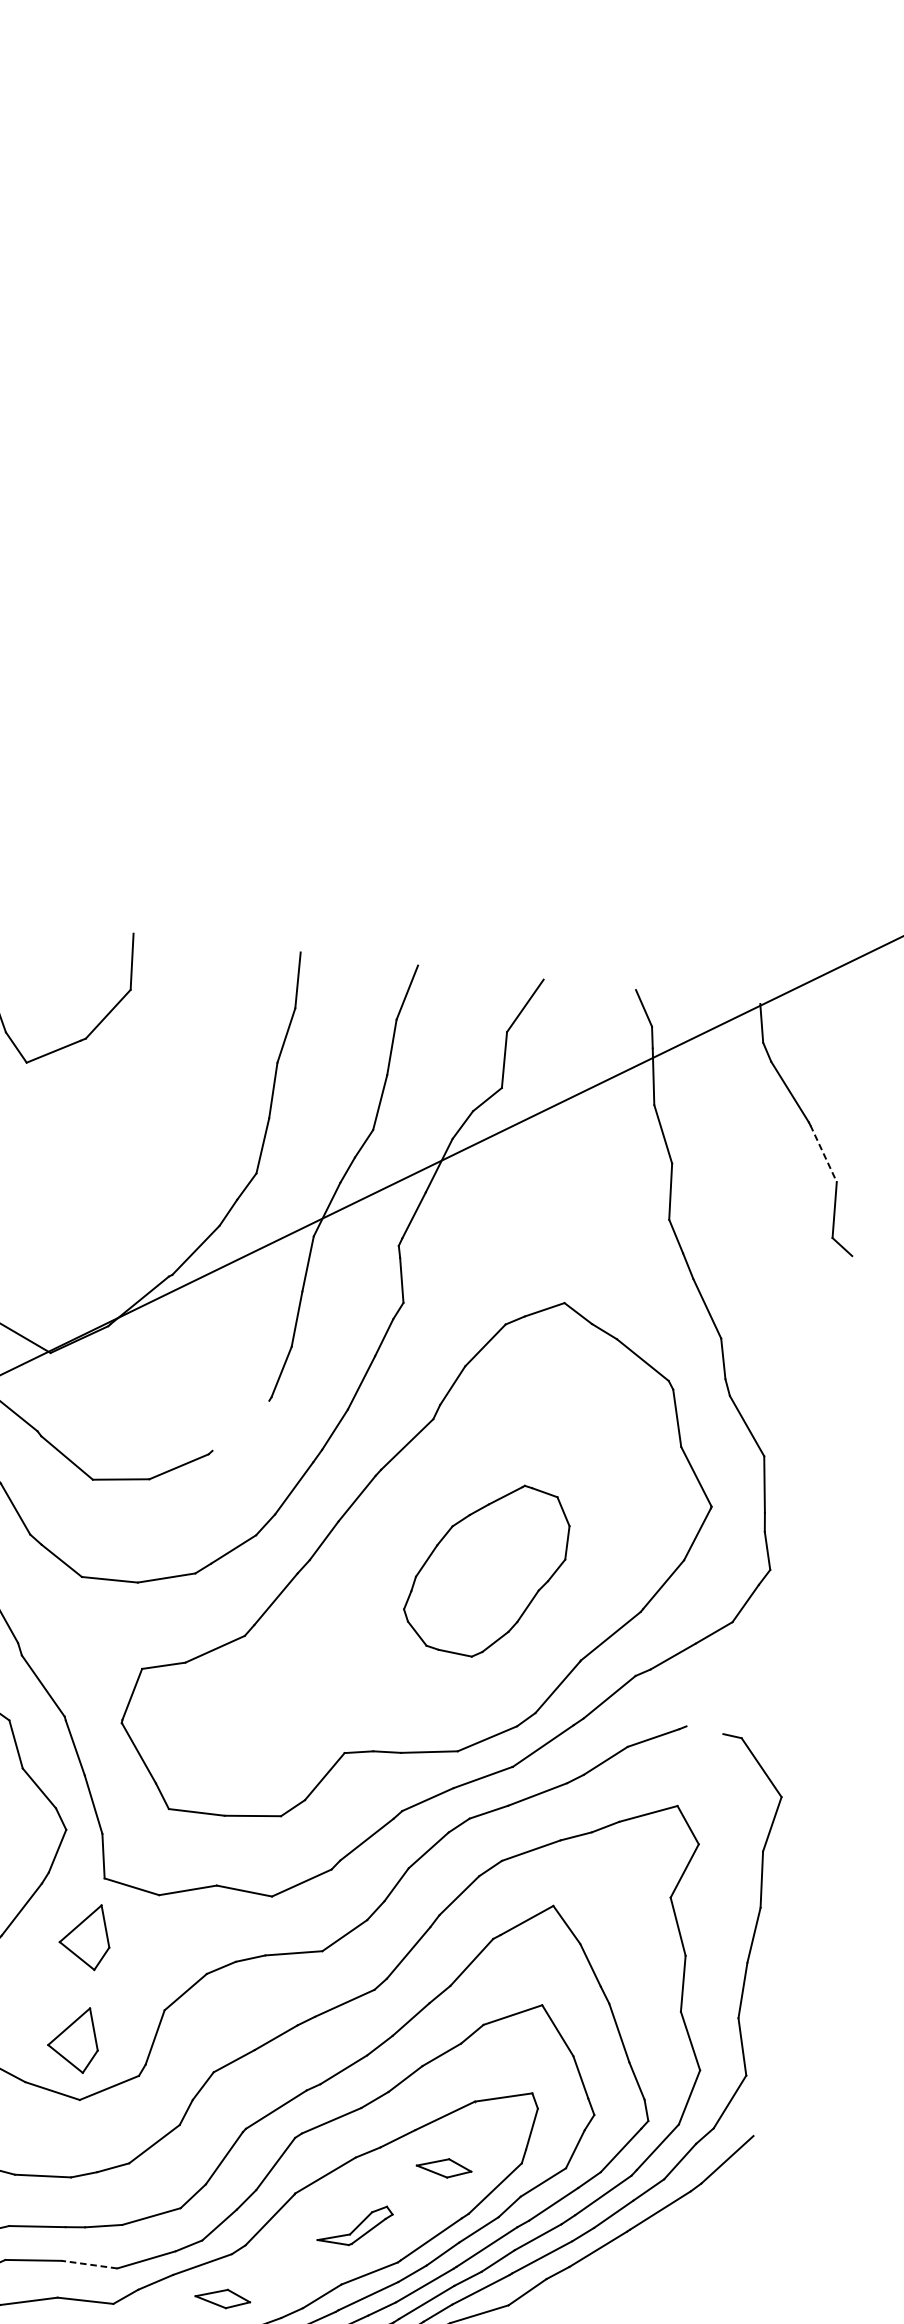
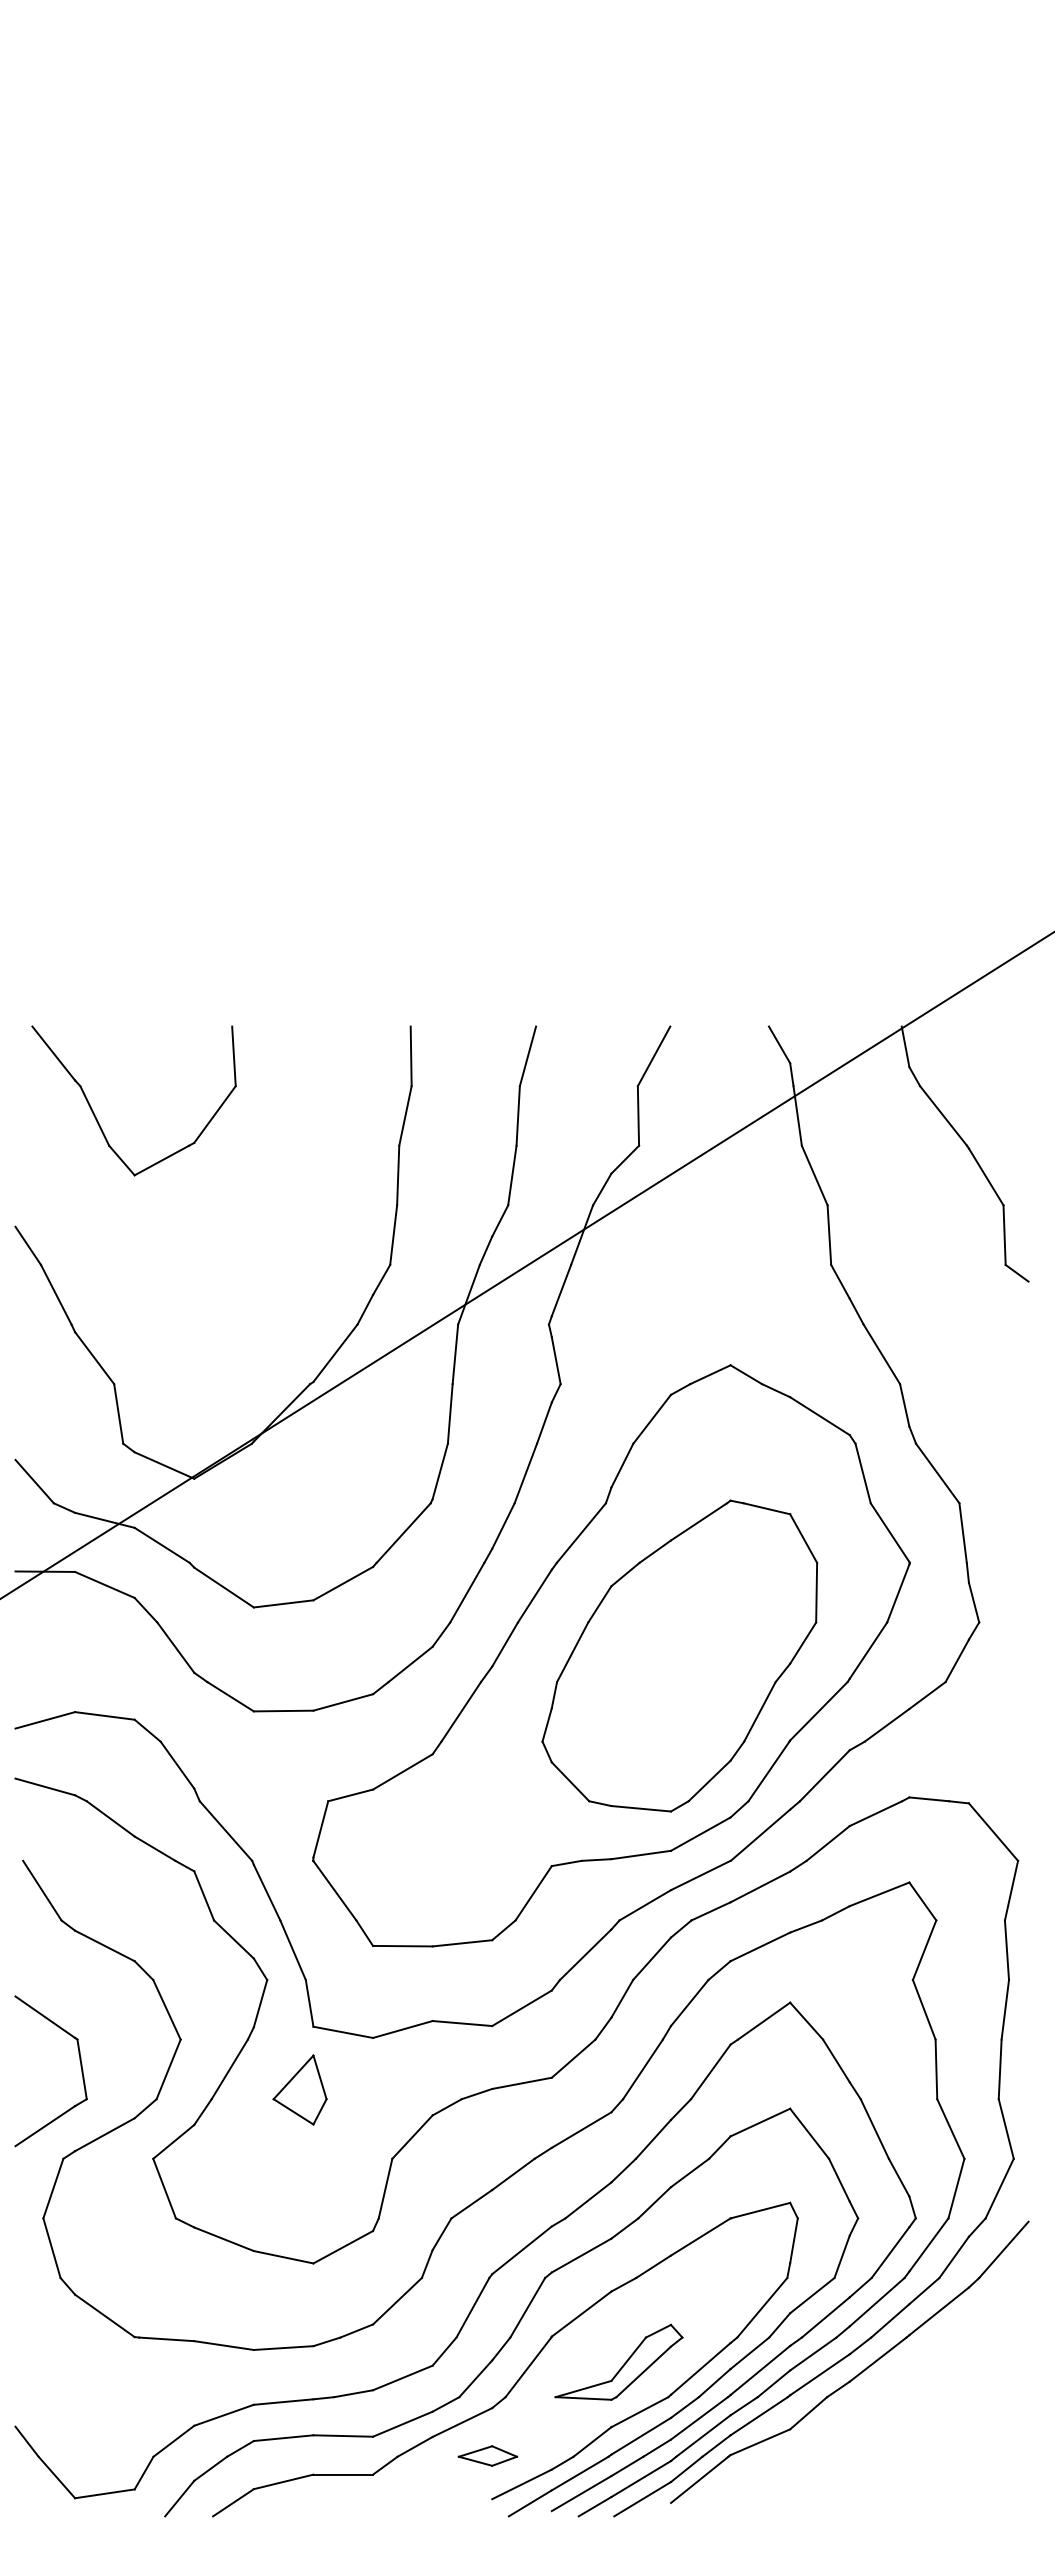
line: (823, 1154) -> (986, 1177), dashed -> solid
line: (240, 1425) -> (403, 1532), added
part: (486, 1569) -> (679, 1655), size x1.67
line: (705, 1730) -> (929, 1799), added
part: (73, 2038) -> (299, 2199), removed
part: (443, 2167) -> (705, 2291), removed
part: (355, 2223) -> (618, 2361), size x1.67
line: (89, 2265) -> (343, 2436), dashed -> solid

